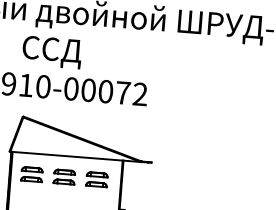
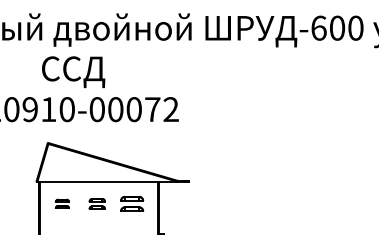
part: (32, 173) -> (62, 203), size x0.6
part: (64, 176) -> (97, 203), size x0.7

